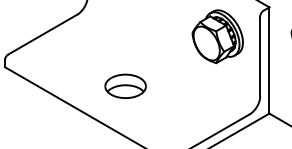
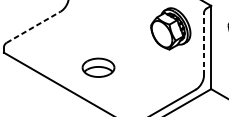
line: (42, 34) -> (33, 27), solid -> dashed
line: (260, 56) -> (204, 44), solid -> dashed

